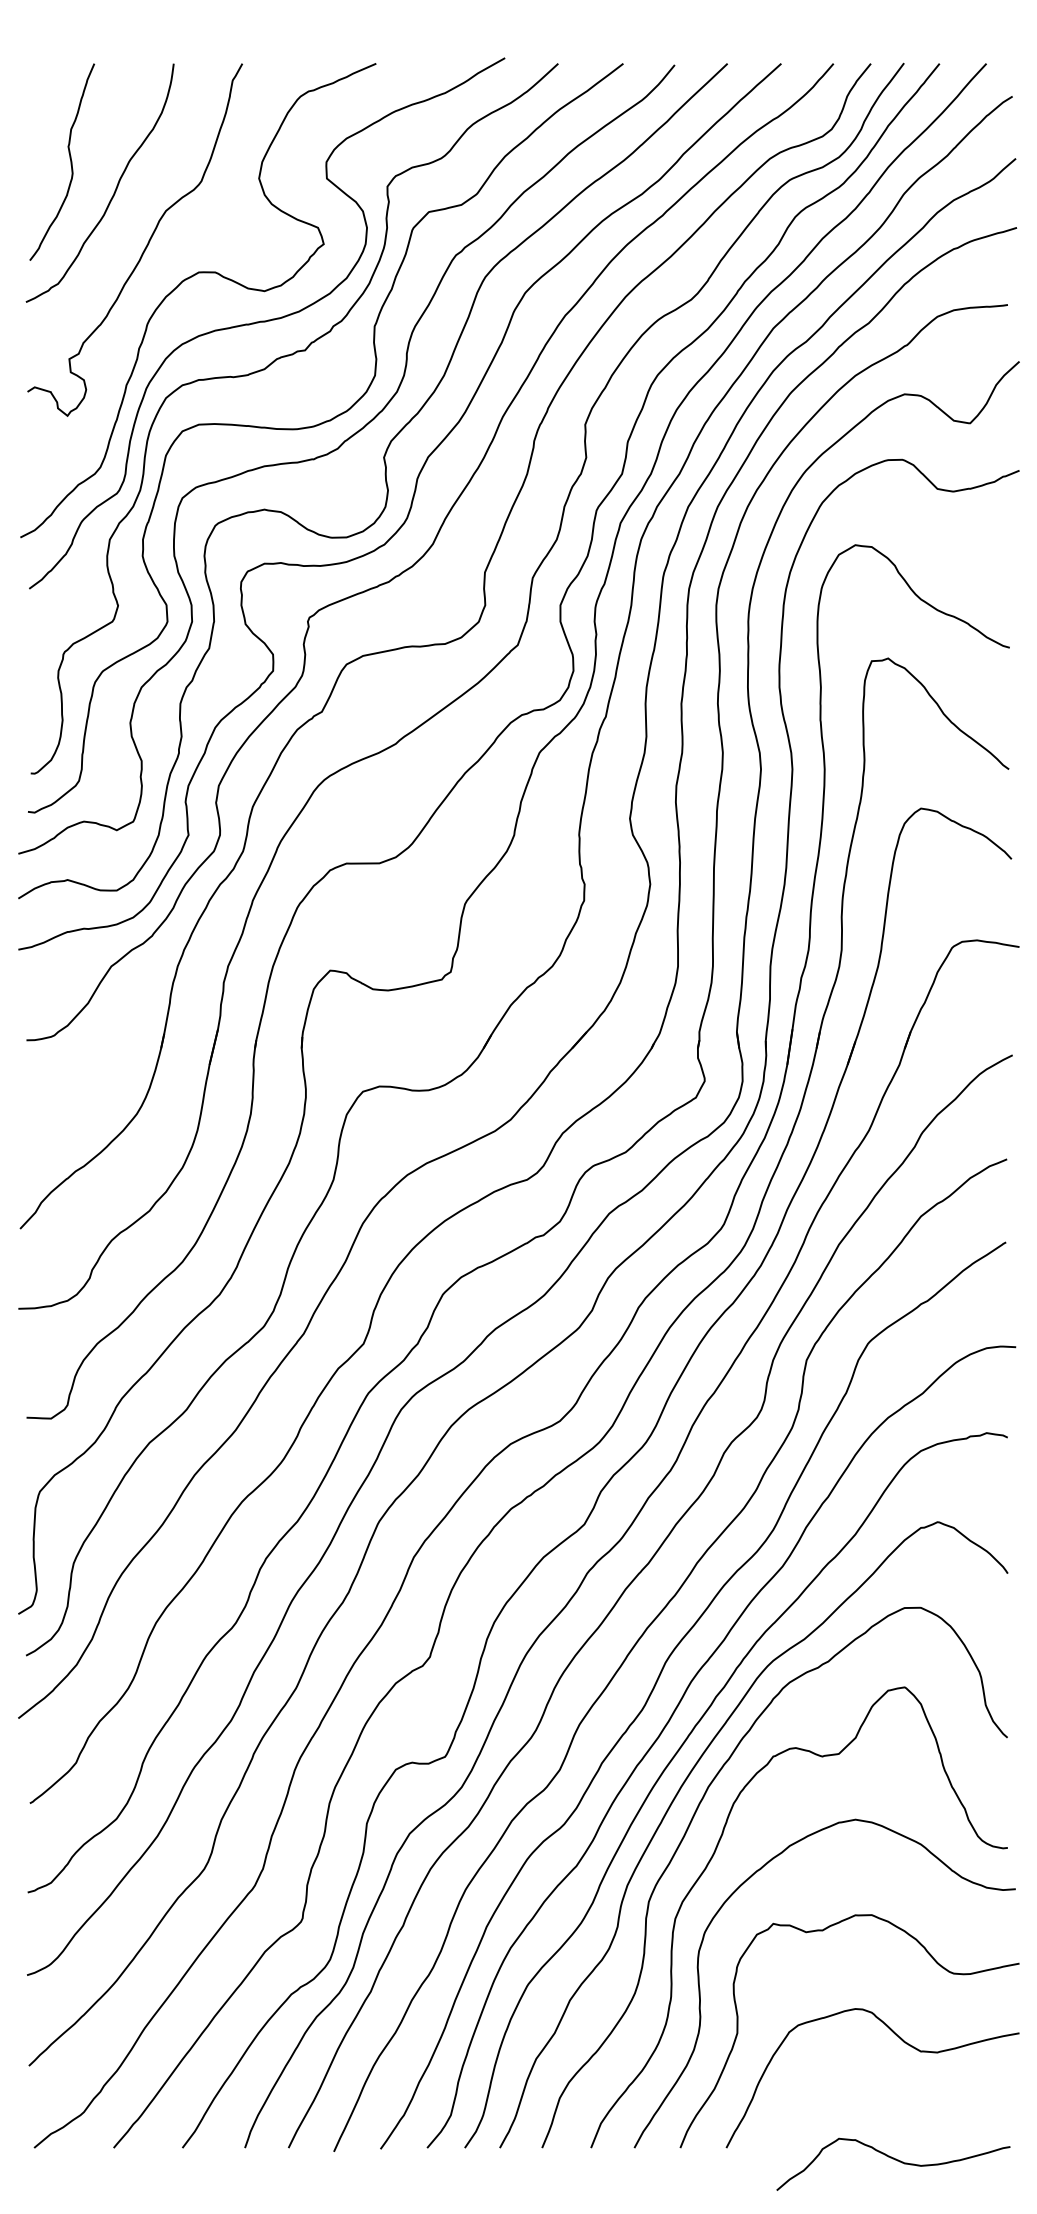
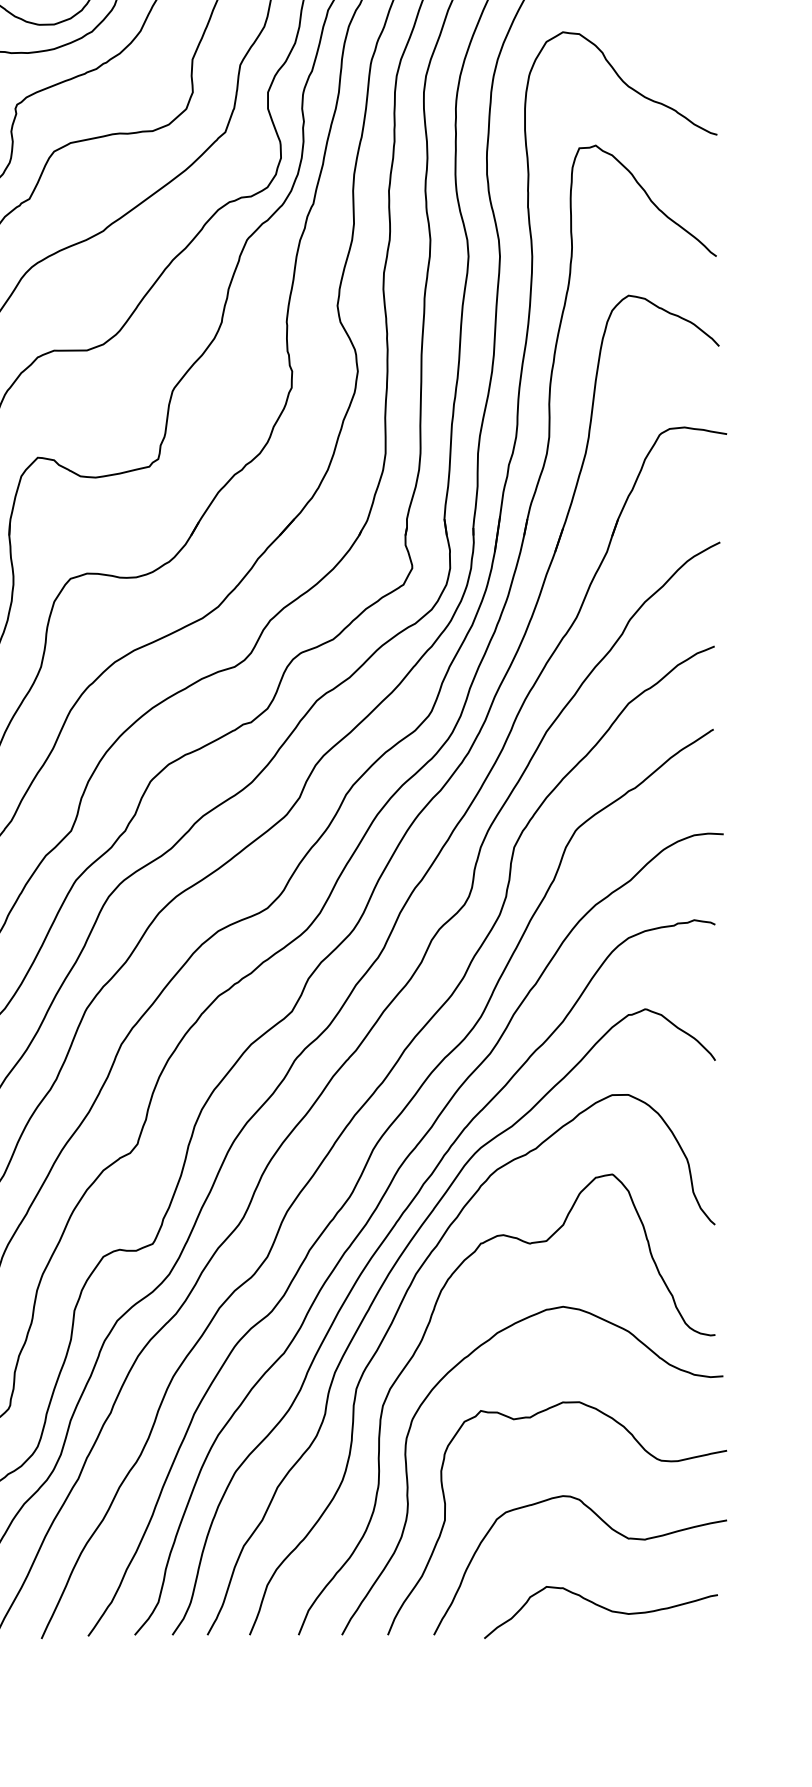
curve: (895, 2160) -> (603, 1608), moved

